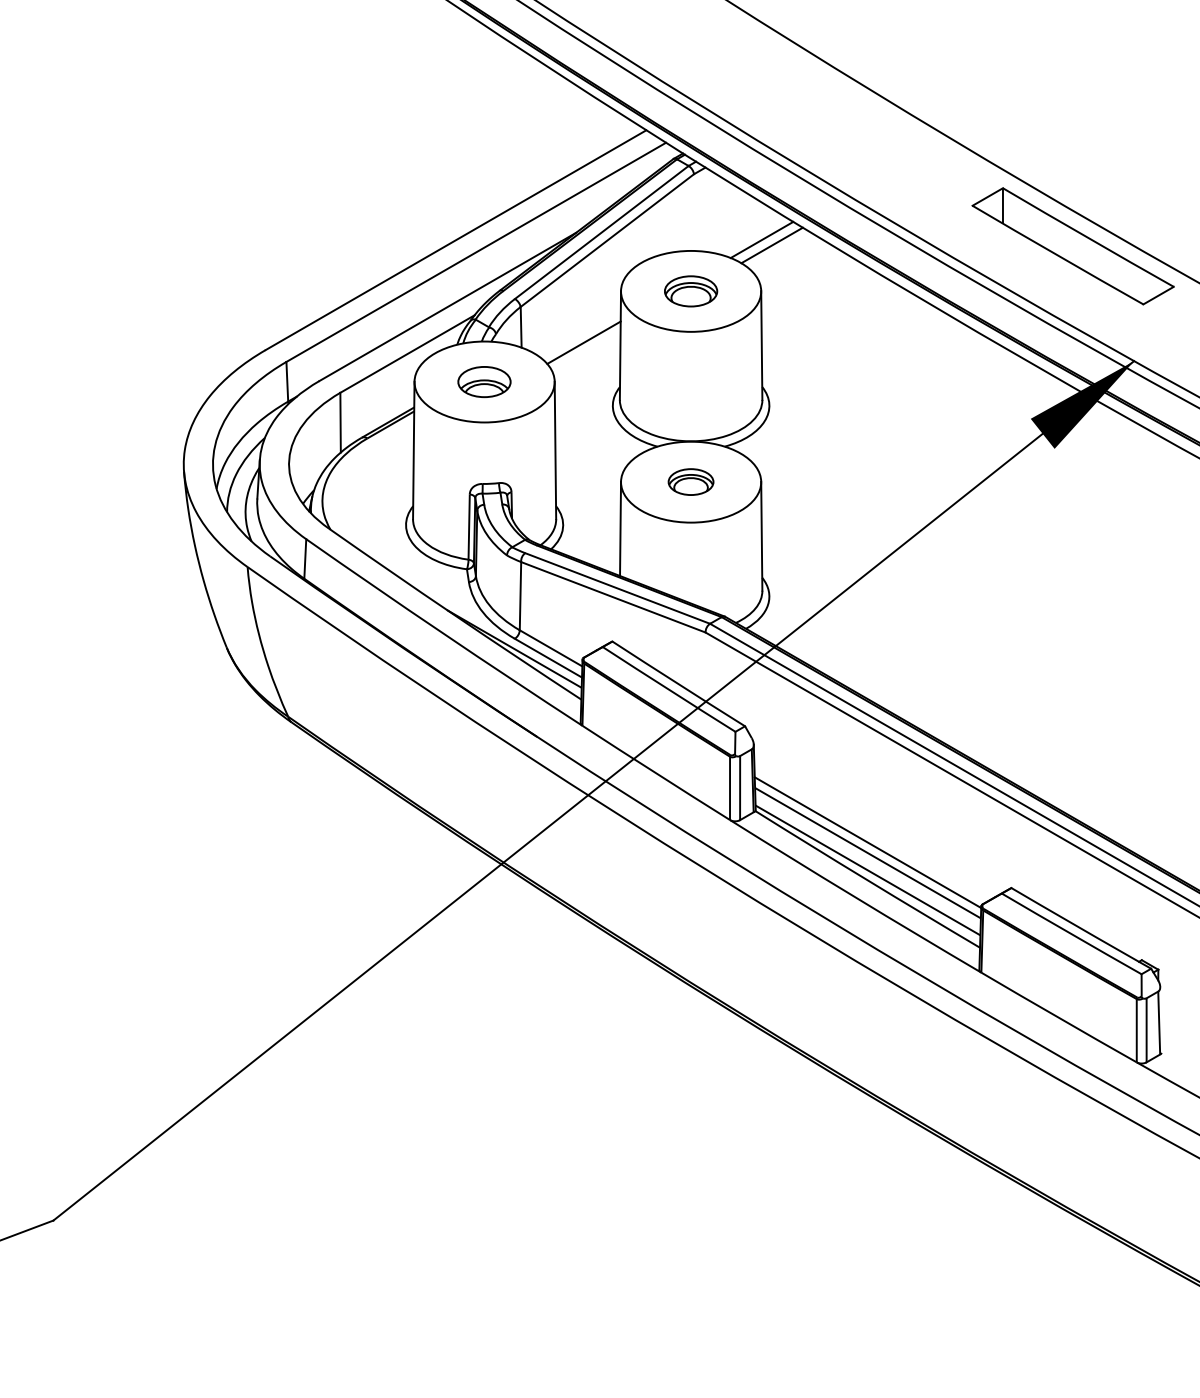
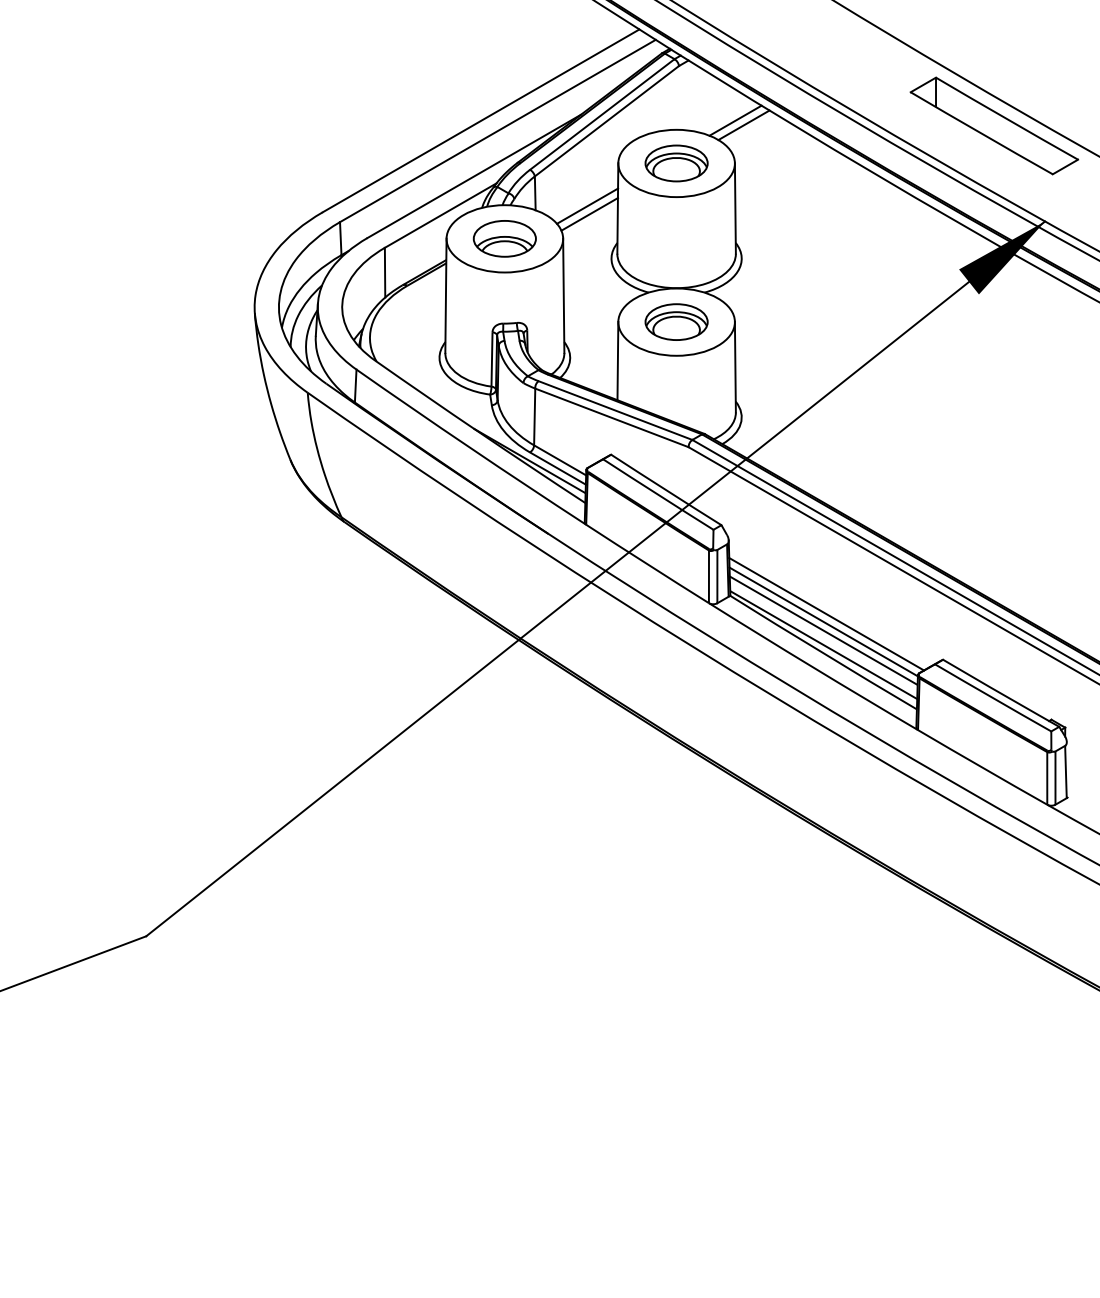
part: (690, 291) -> (676, 163), size x1.43
line: (586, 352) -> (589, 214), added
part: (484, 381) -> (504, 238), size x1.43
part: (690, 481) -> (676, 321), size x1.67
line: (871, 833) -> (826, 614), added

